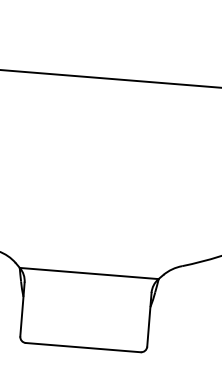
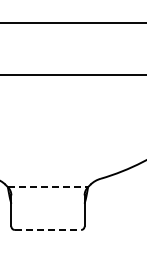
line: (90, 274) -> (48, 187), solid -> dashed
line: (84, 346) -> (48, 229), solid -> dashed

